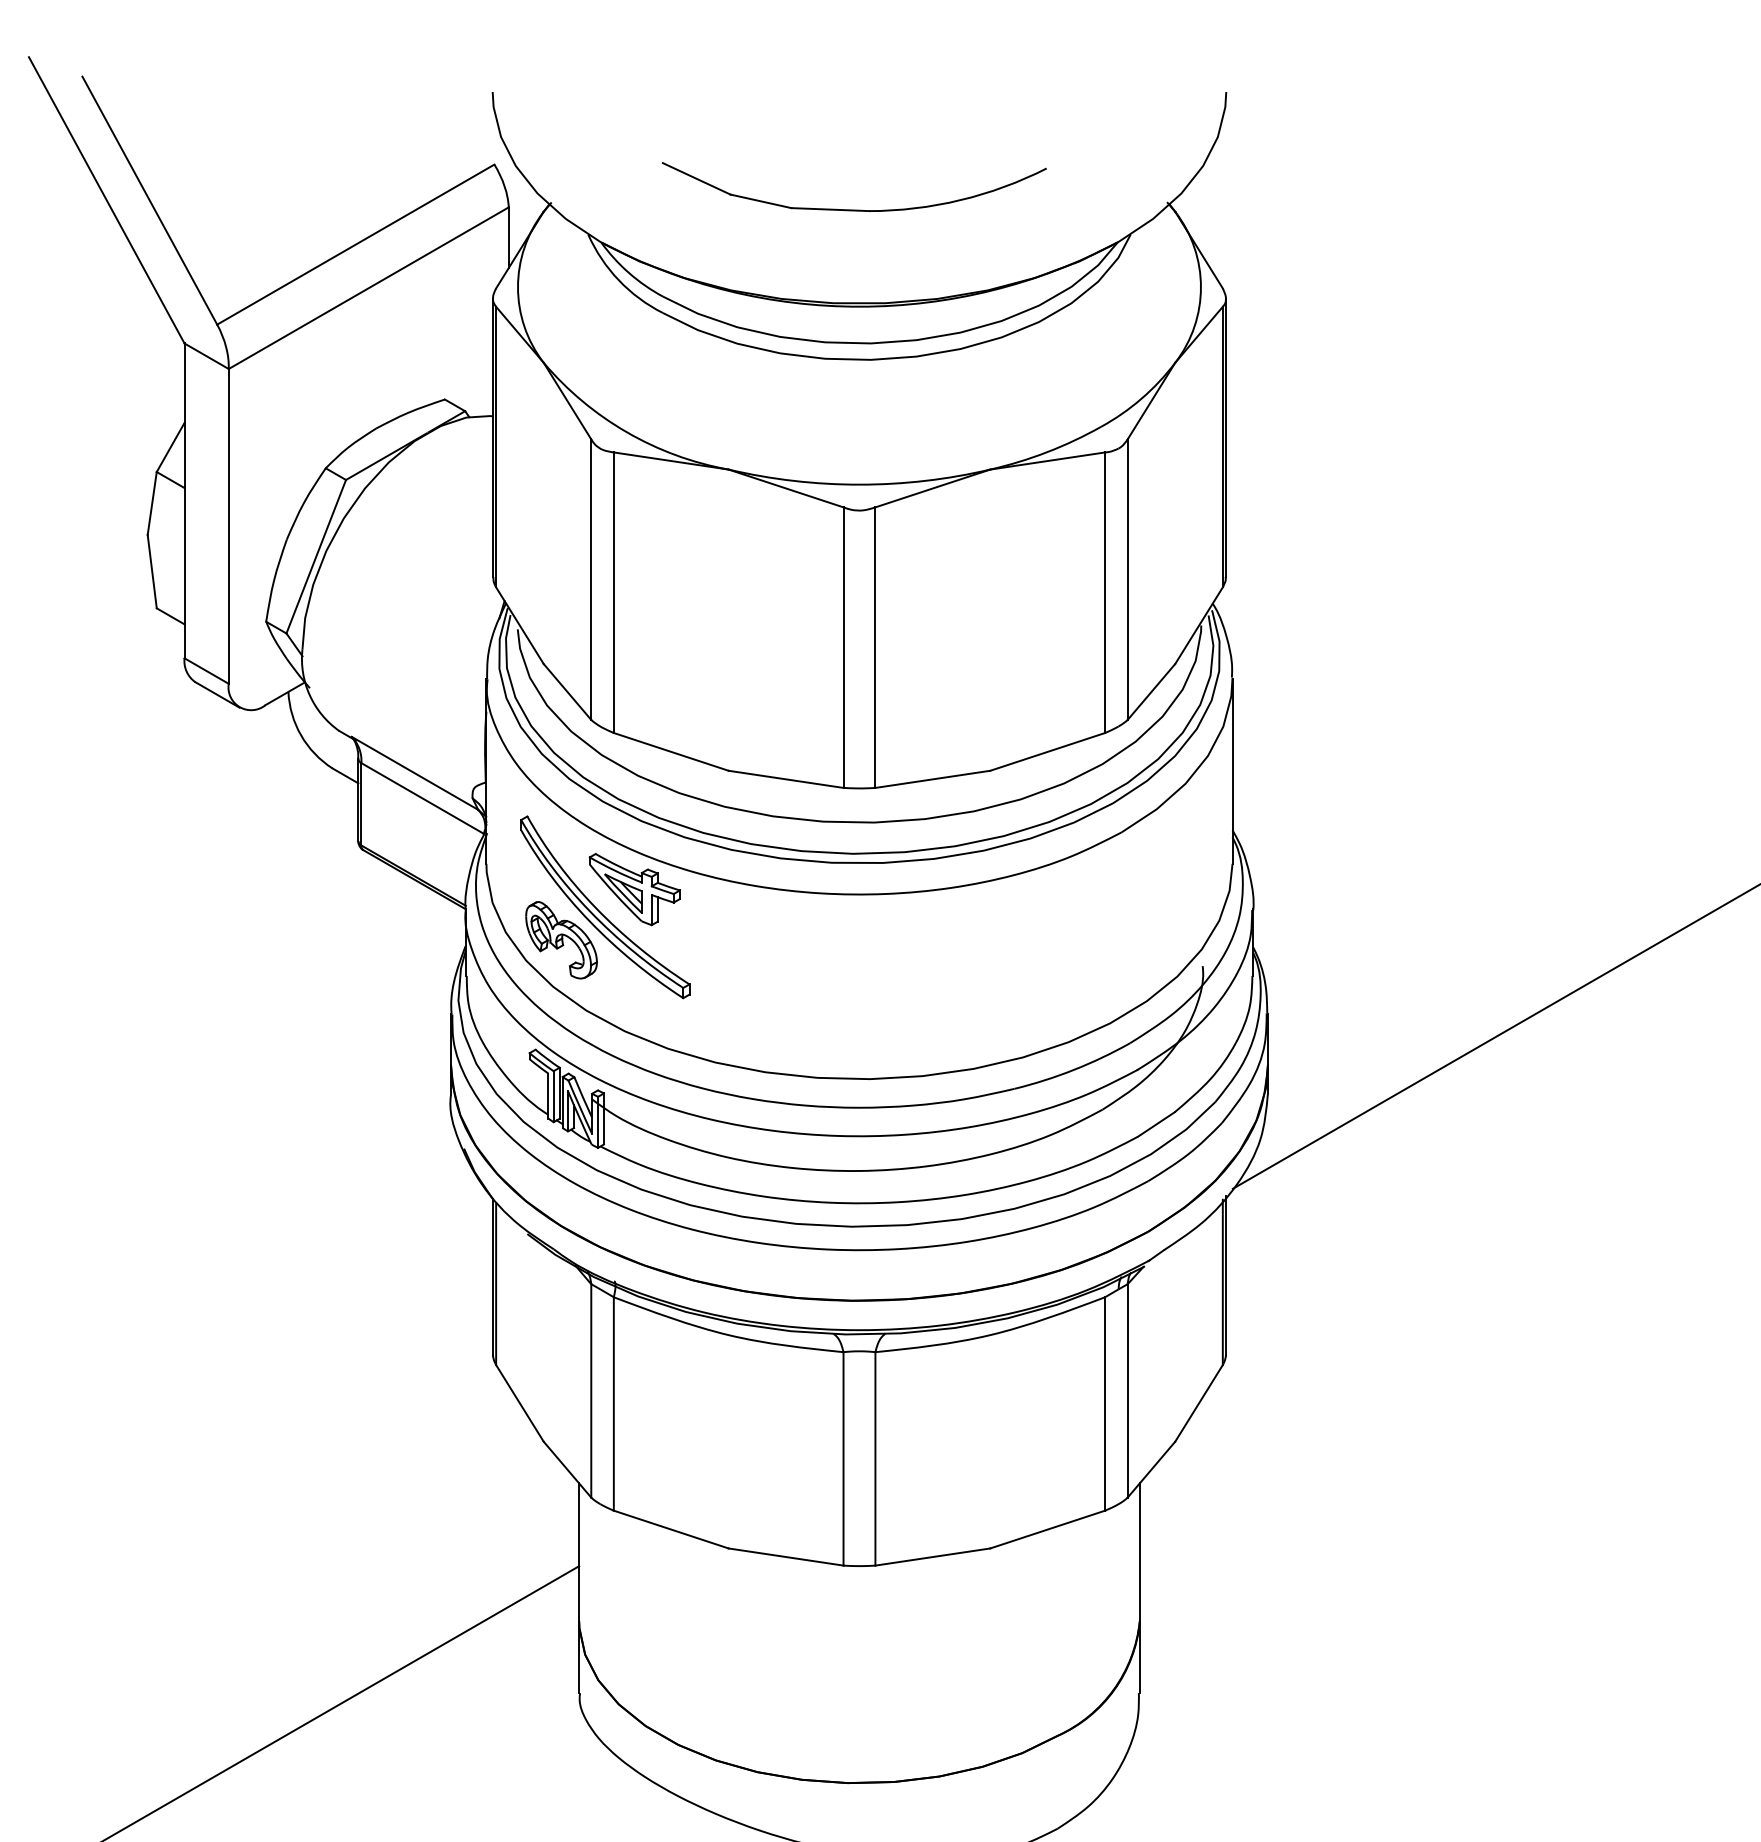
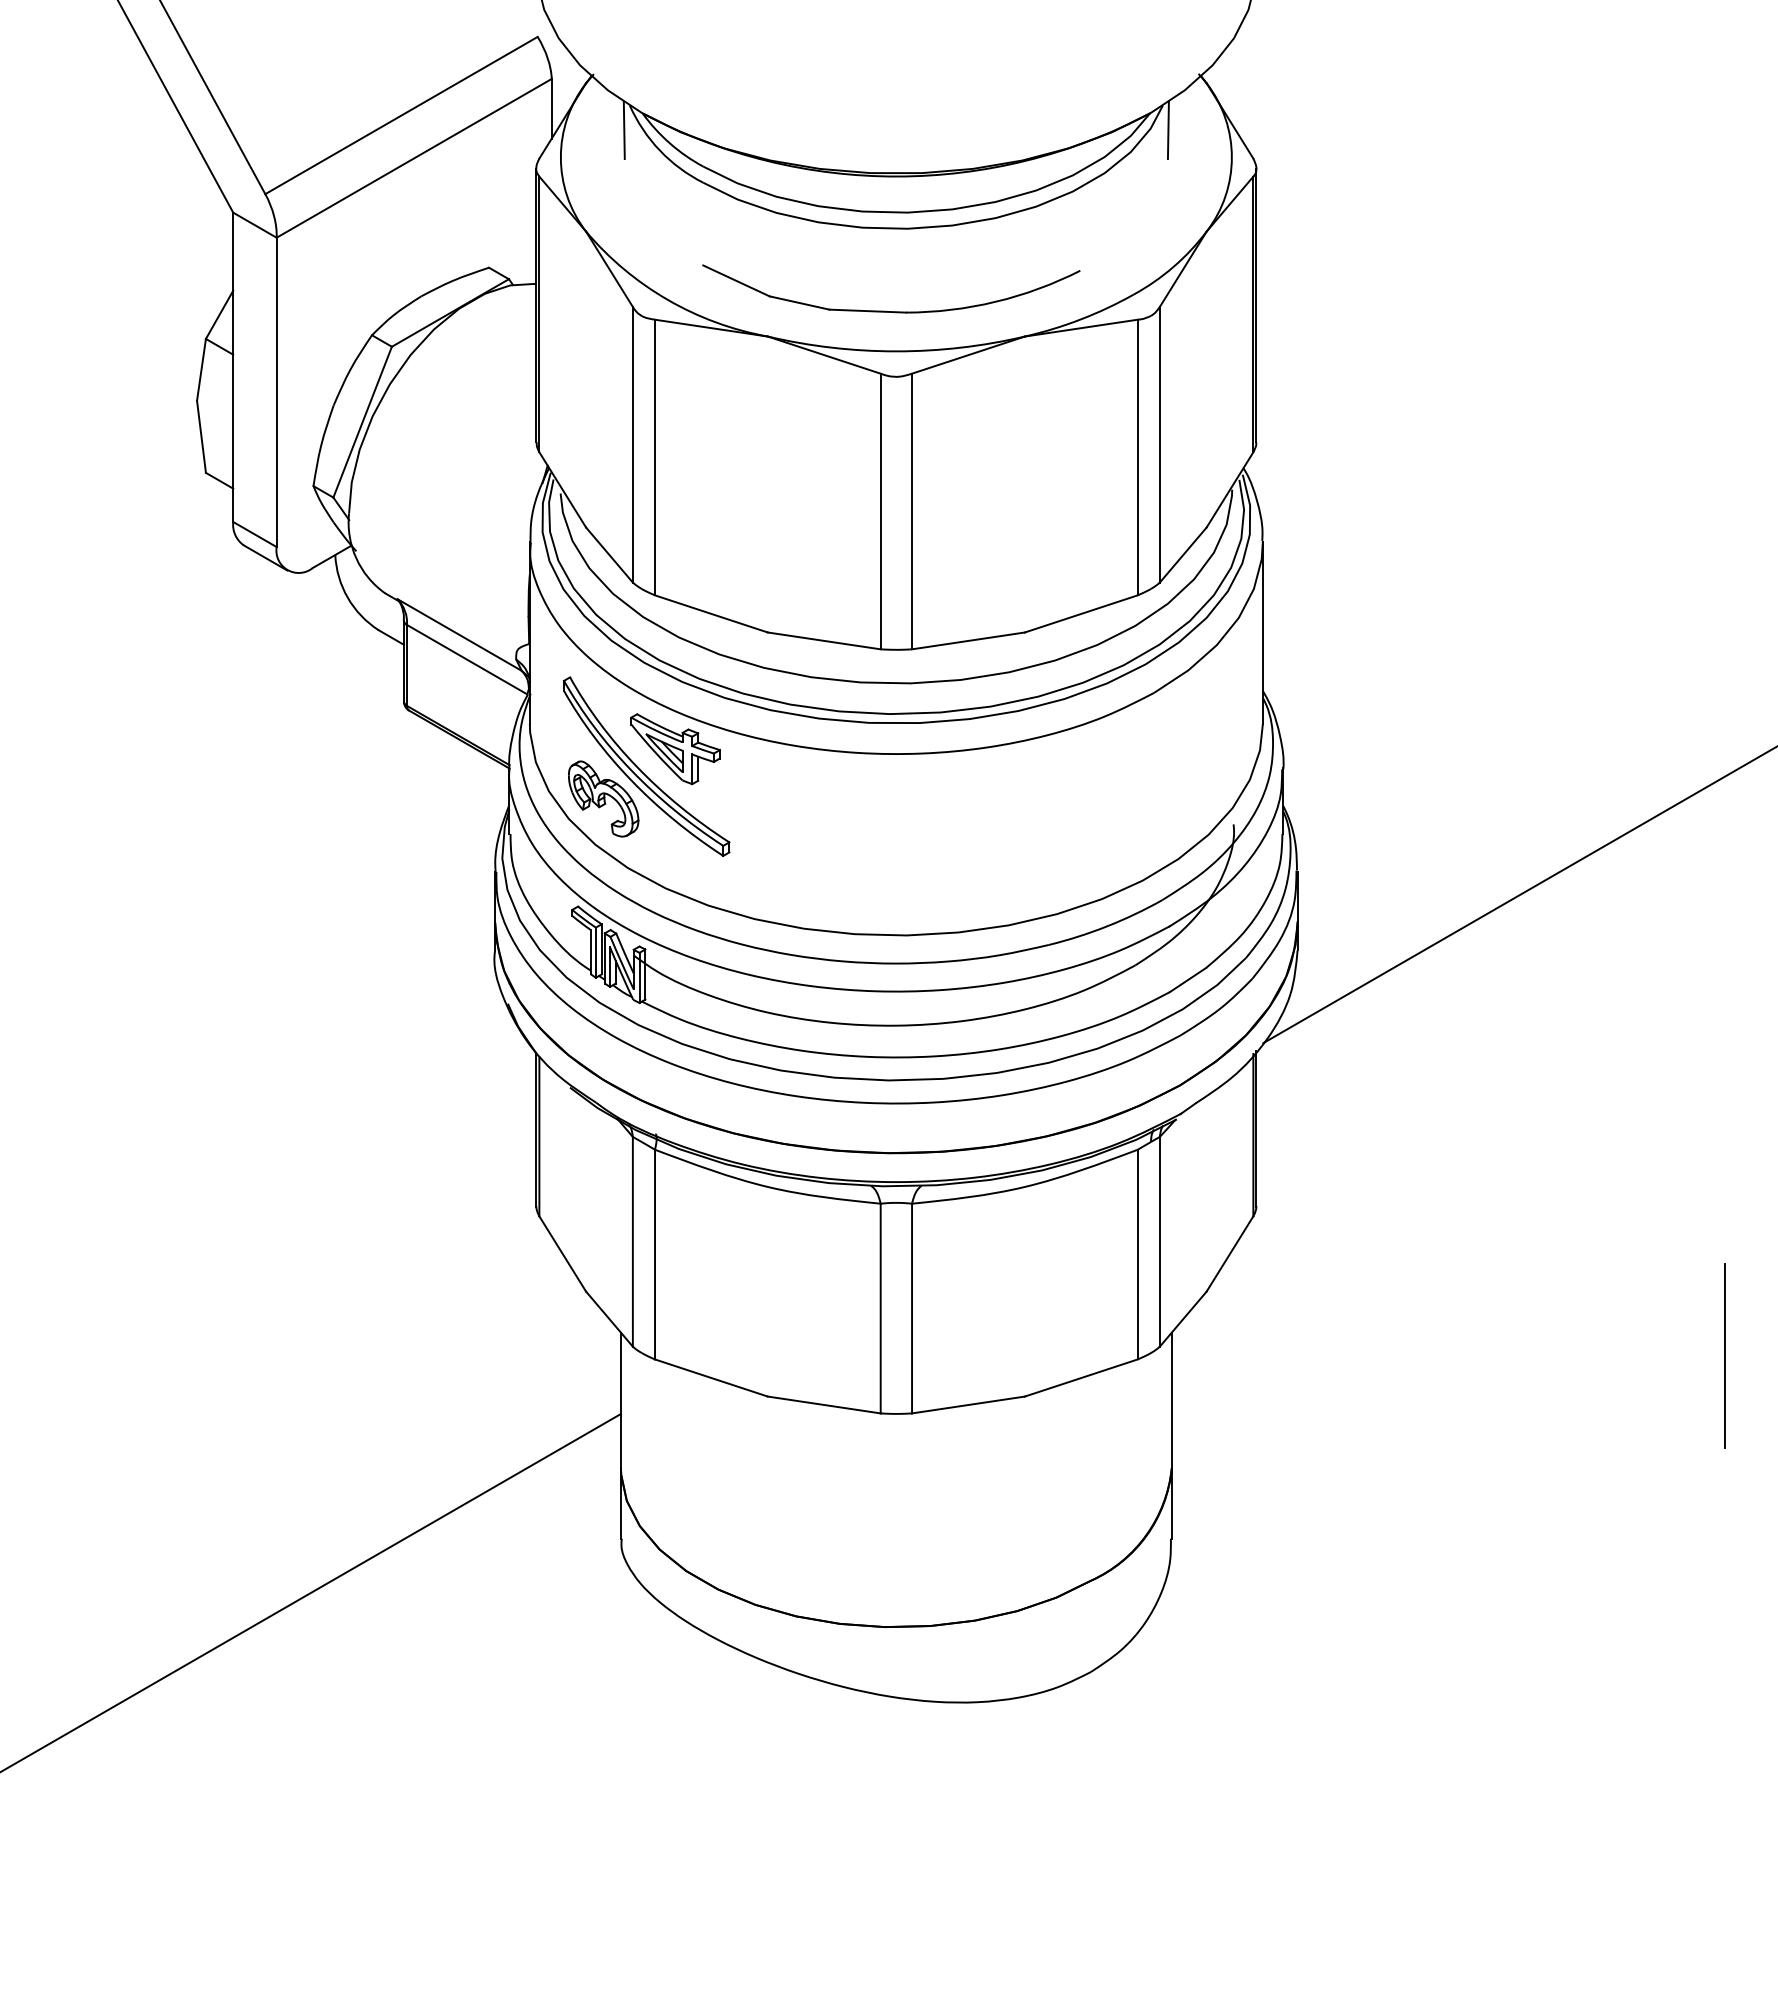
part: (848, 208) -> (885, 310), moved
line: (581, 258) -> (623, 129), added
line: (1135, 258) -> (1167, 129), added
line: (1702, 1506) -> (1724, 1355), added

